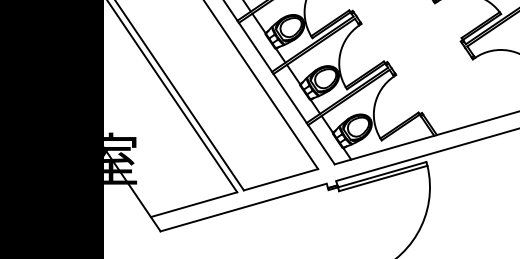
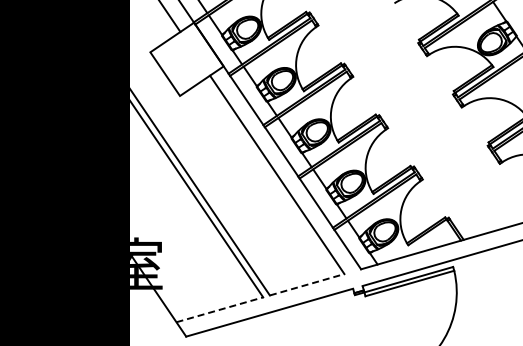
line: (281, 179) -> (307, 284), solid -> dashed
line: (194, 204) -> (220, 309), solid -> dashed

